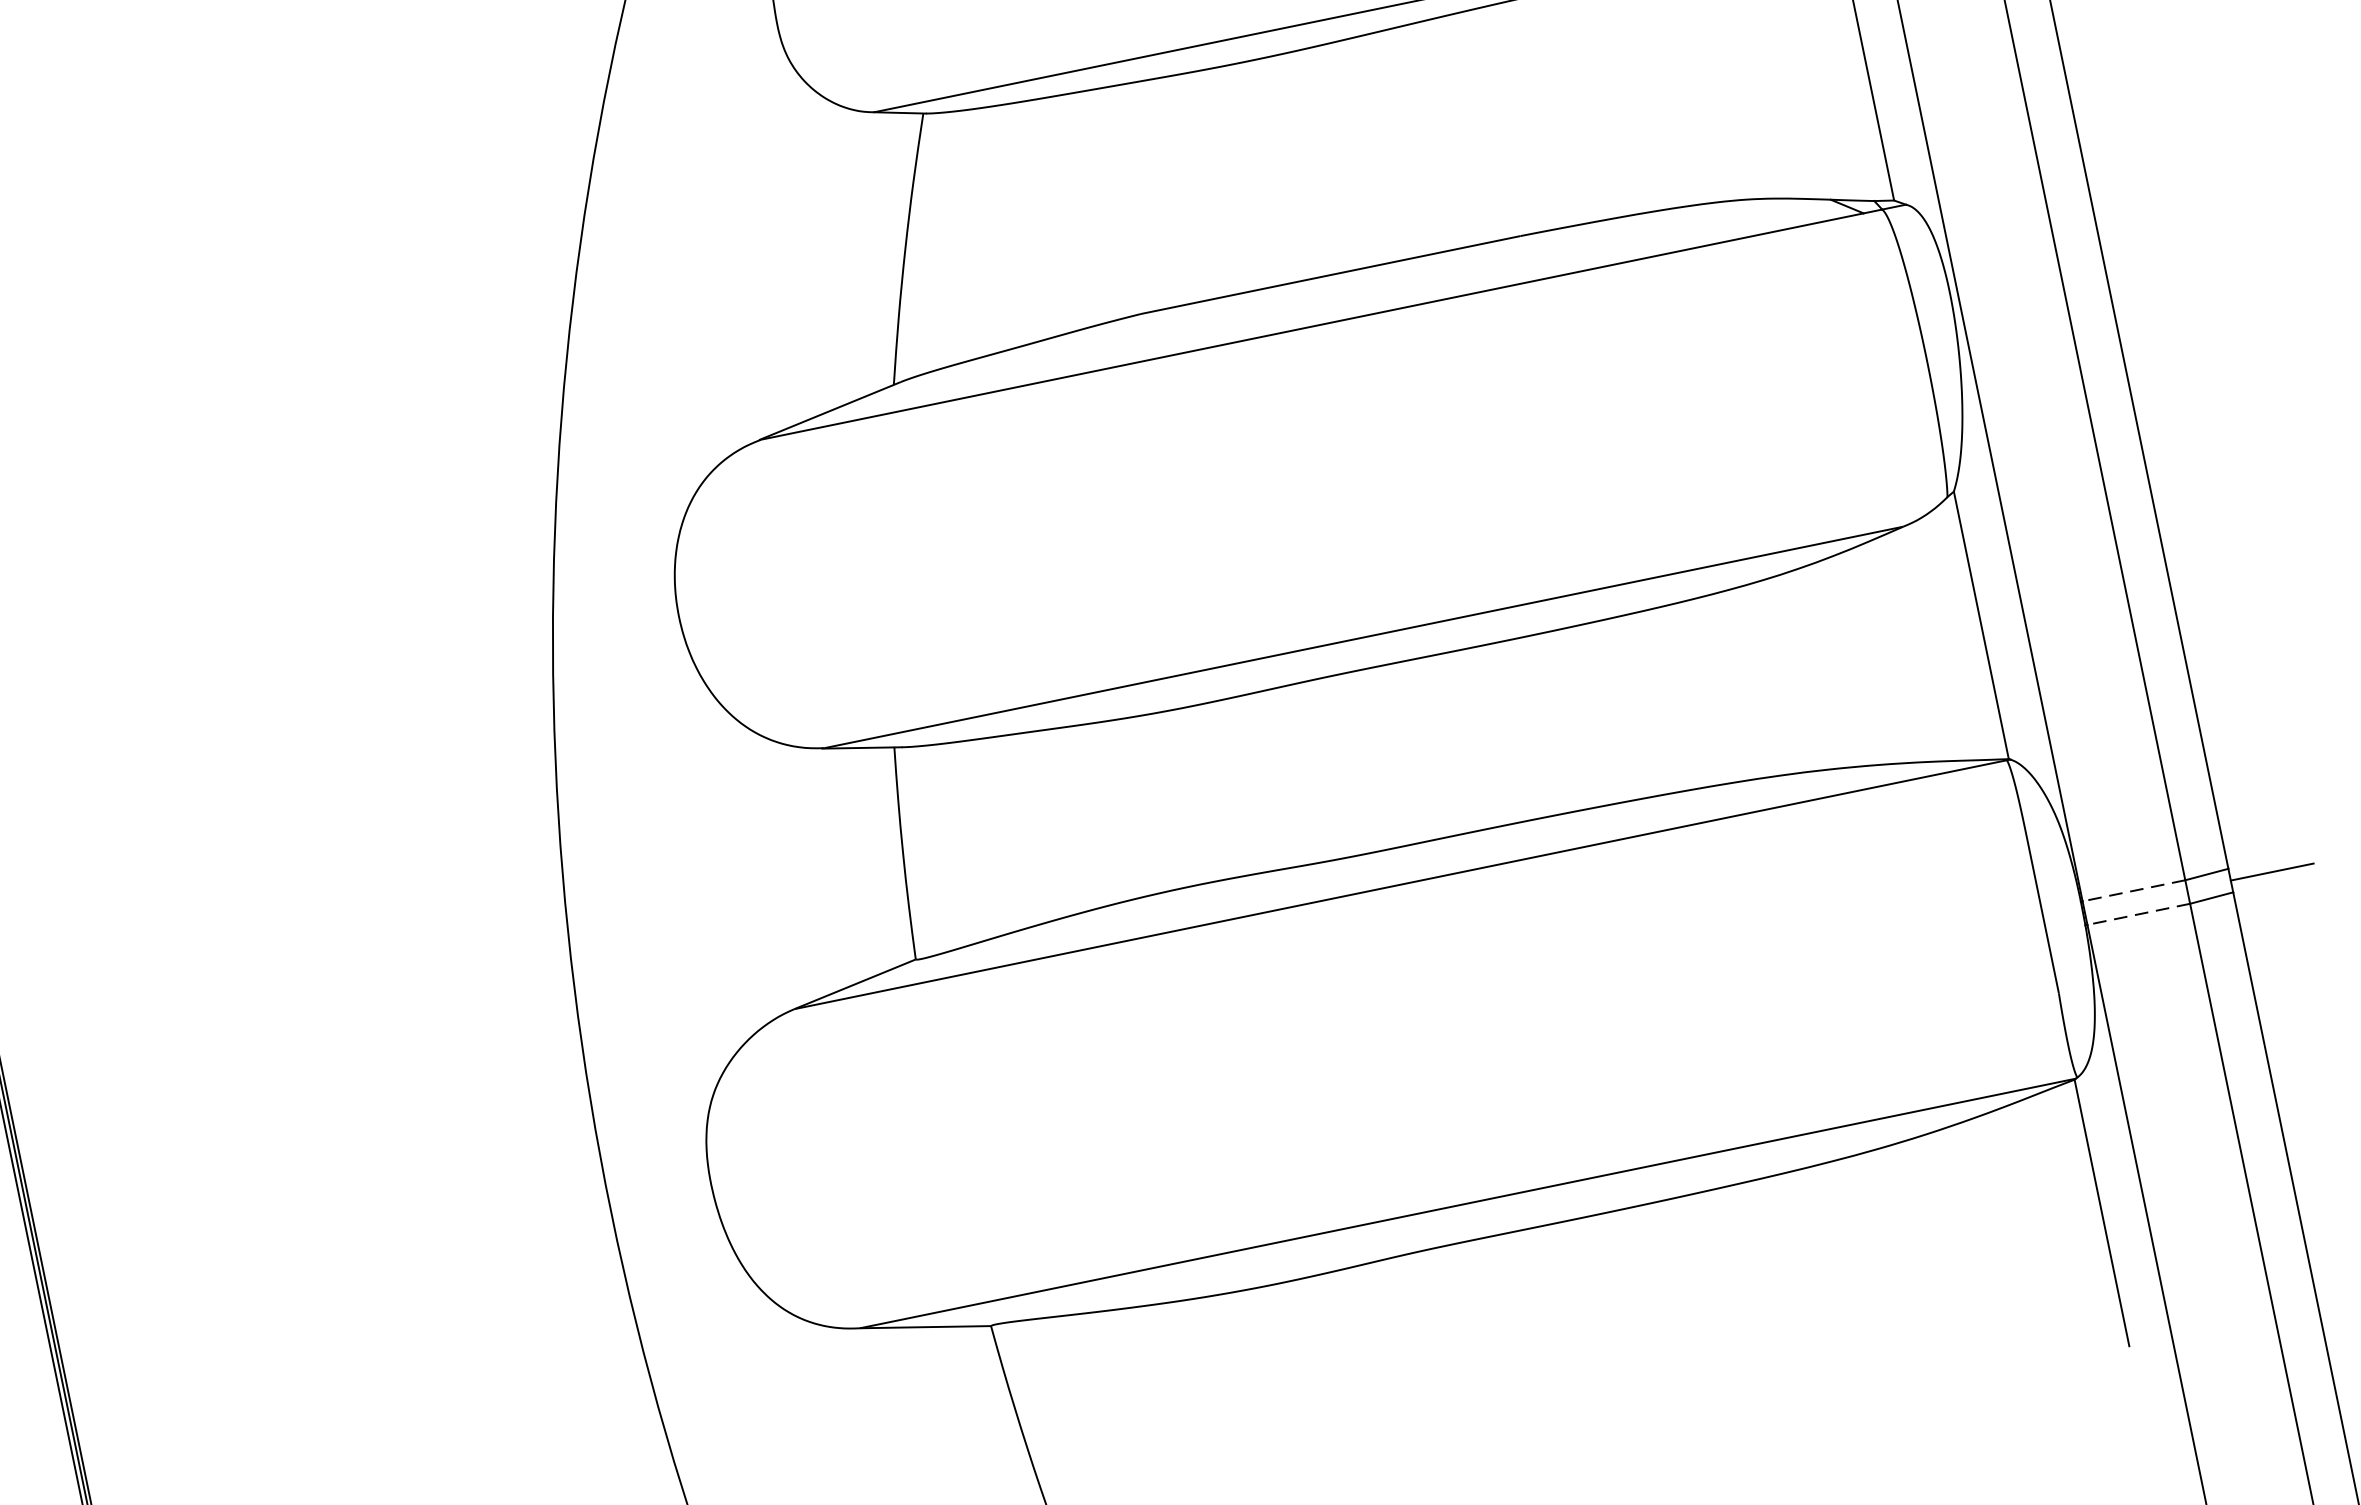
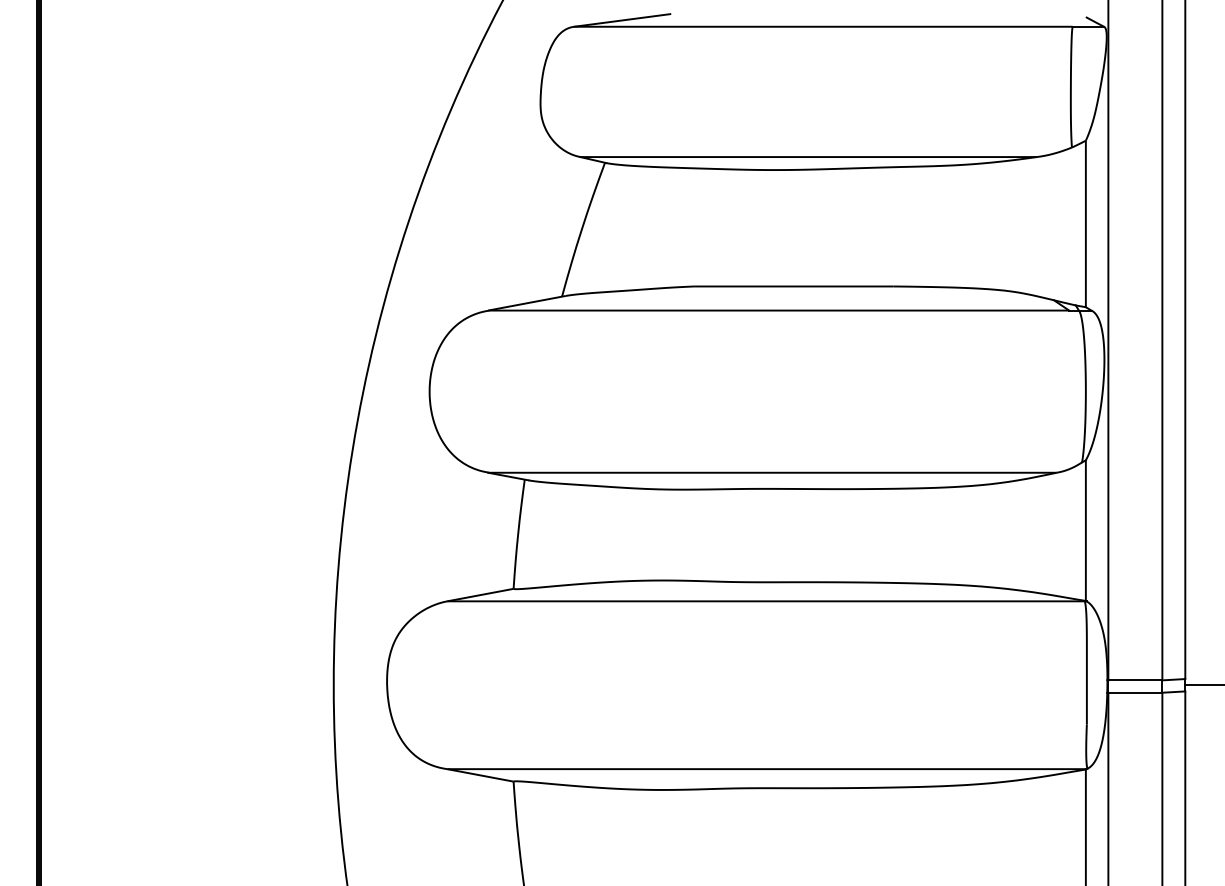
line: (2132, 891) -> (1134, 680), dashed -> solid
line: (2137, 914) -> (1134, 692), dashed -> solid

